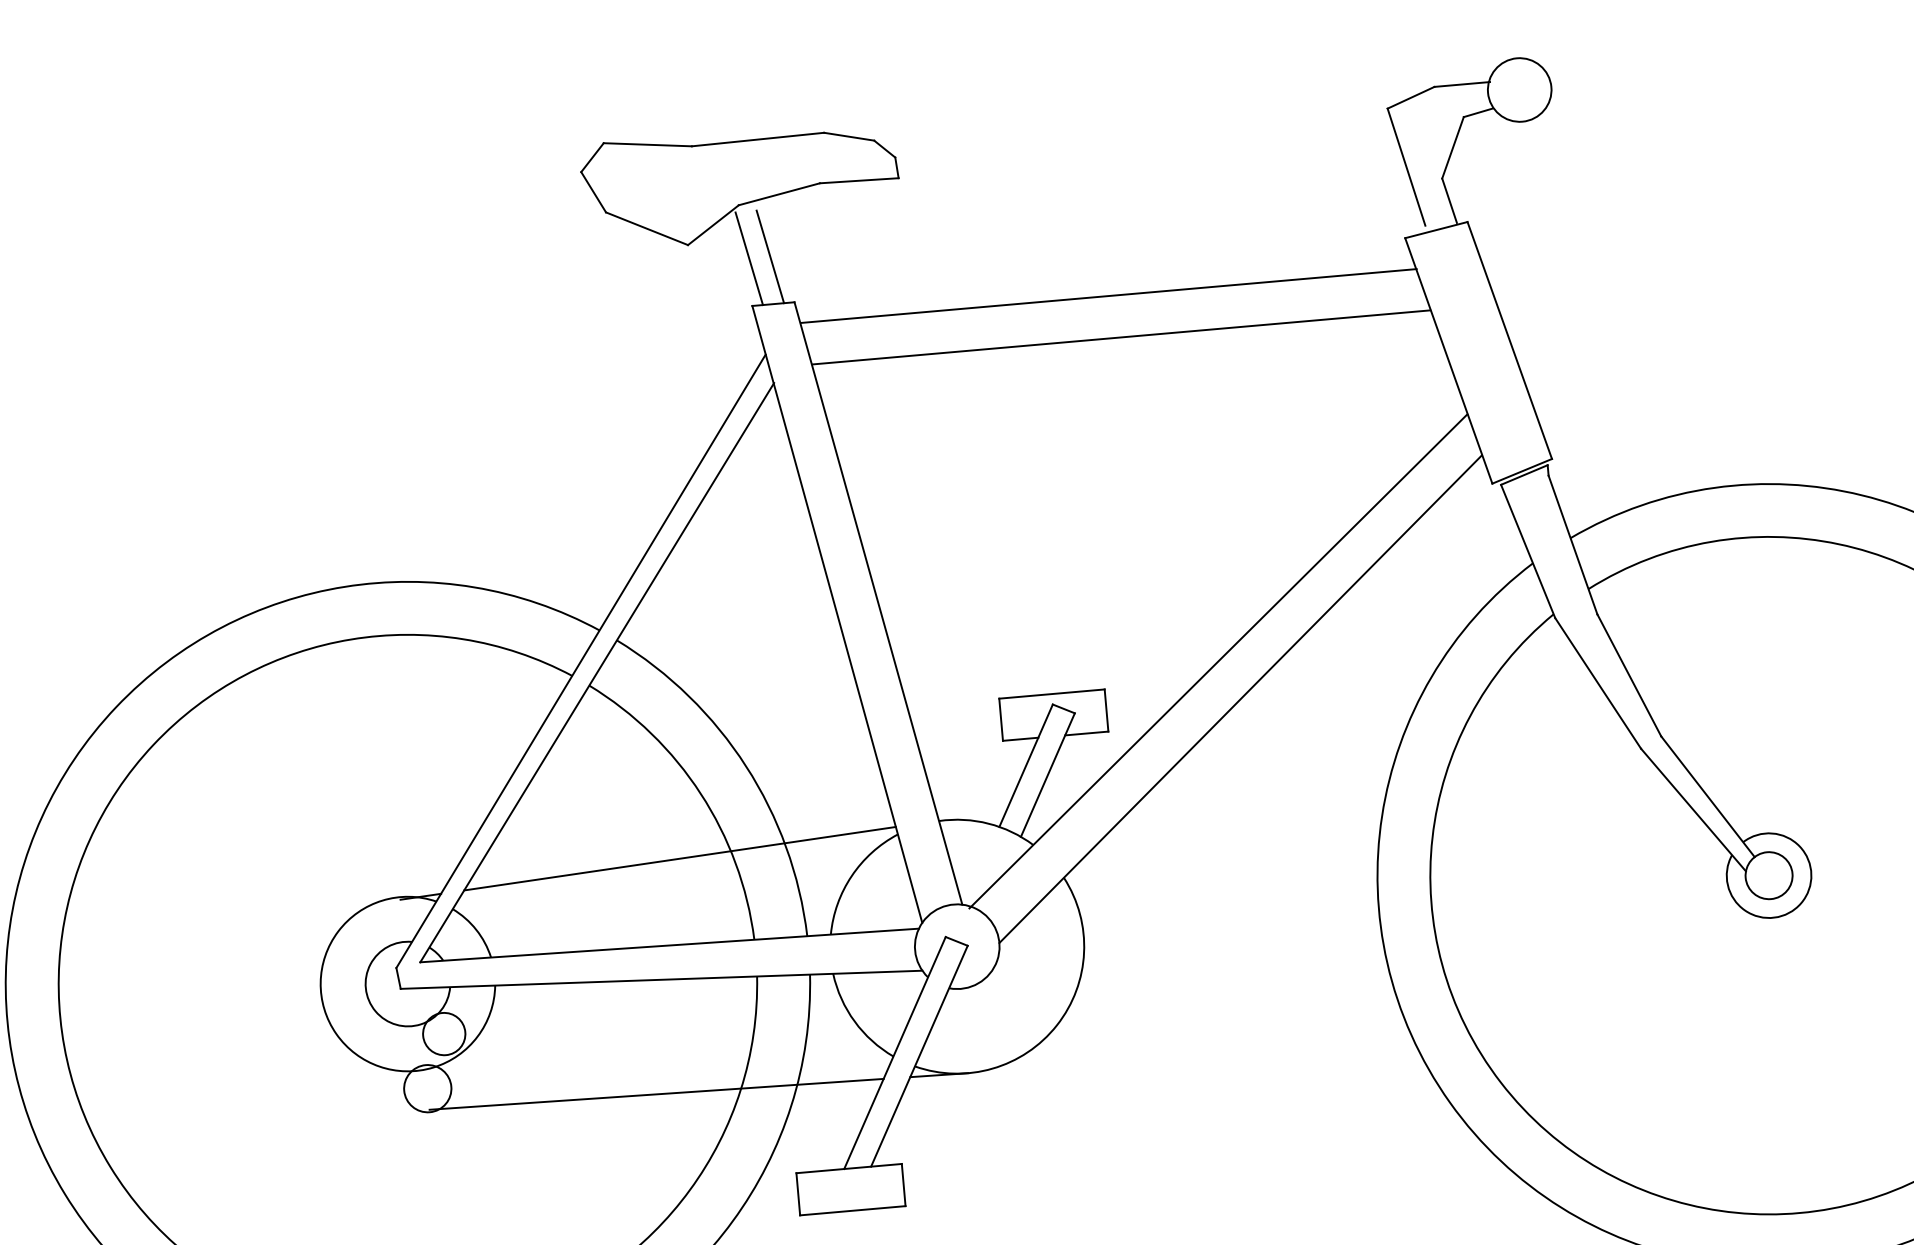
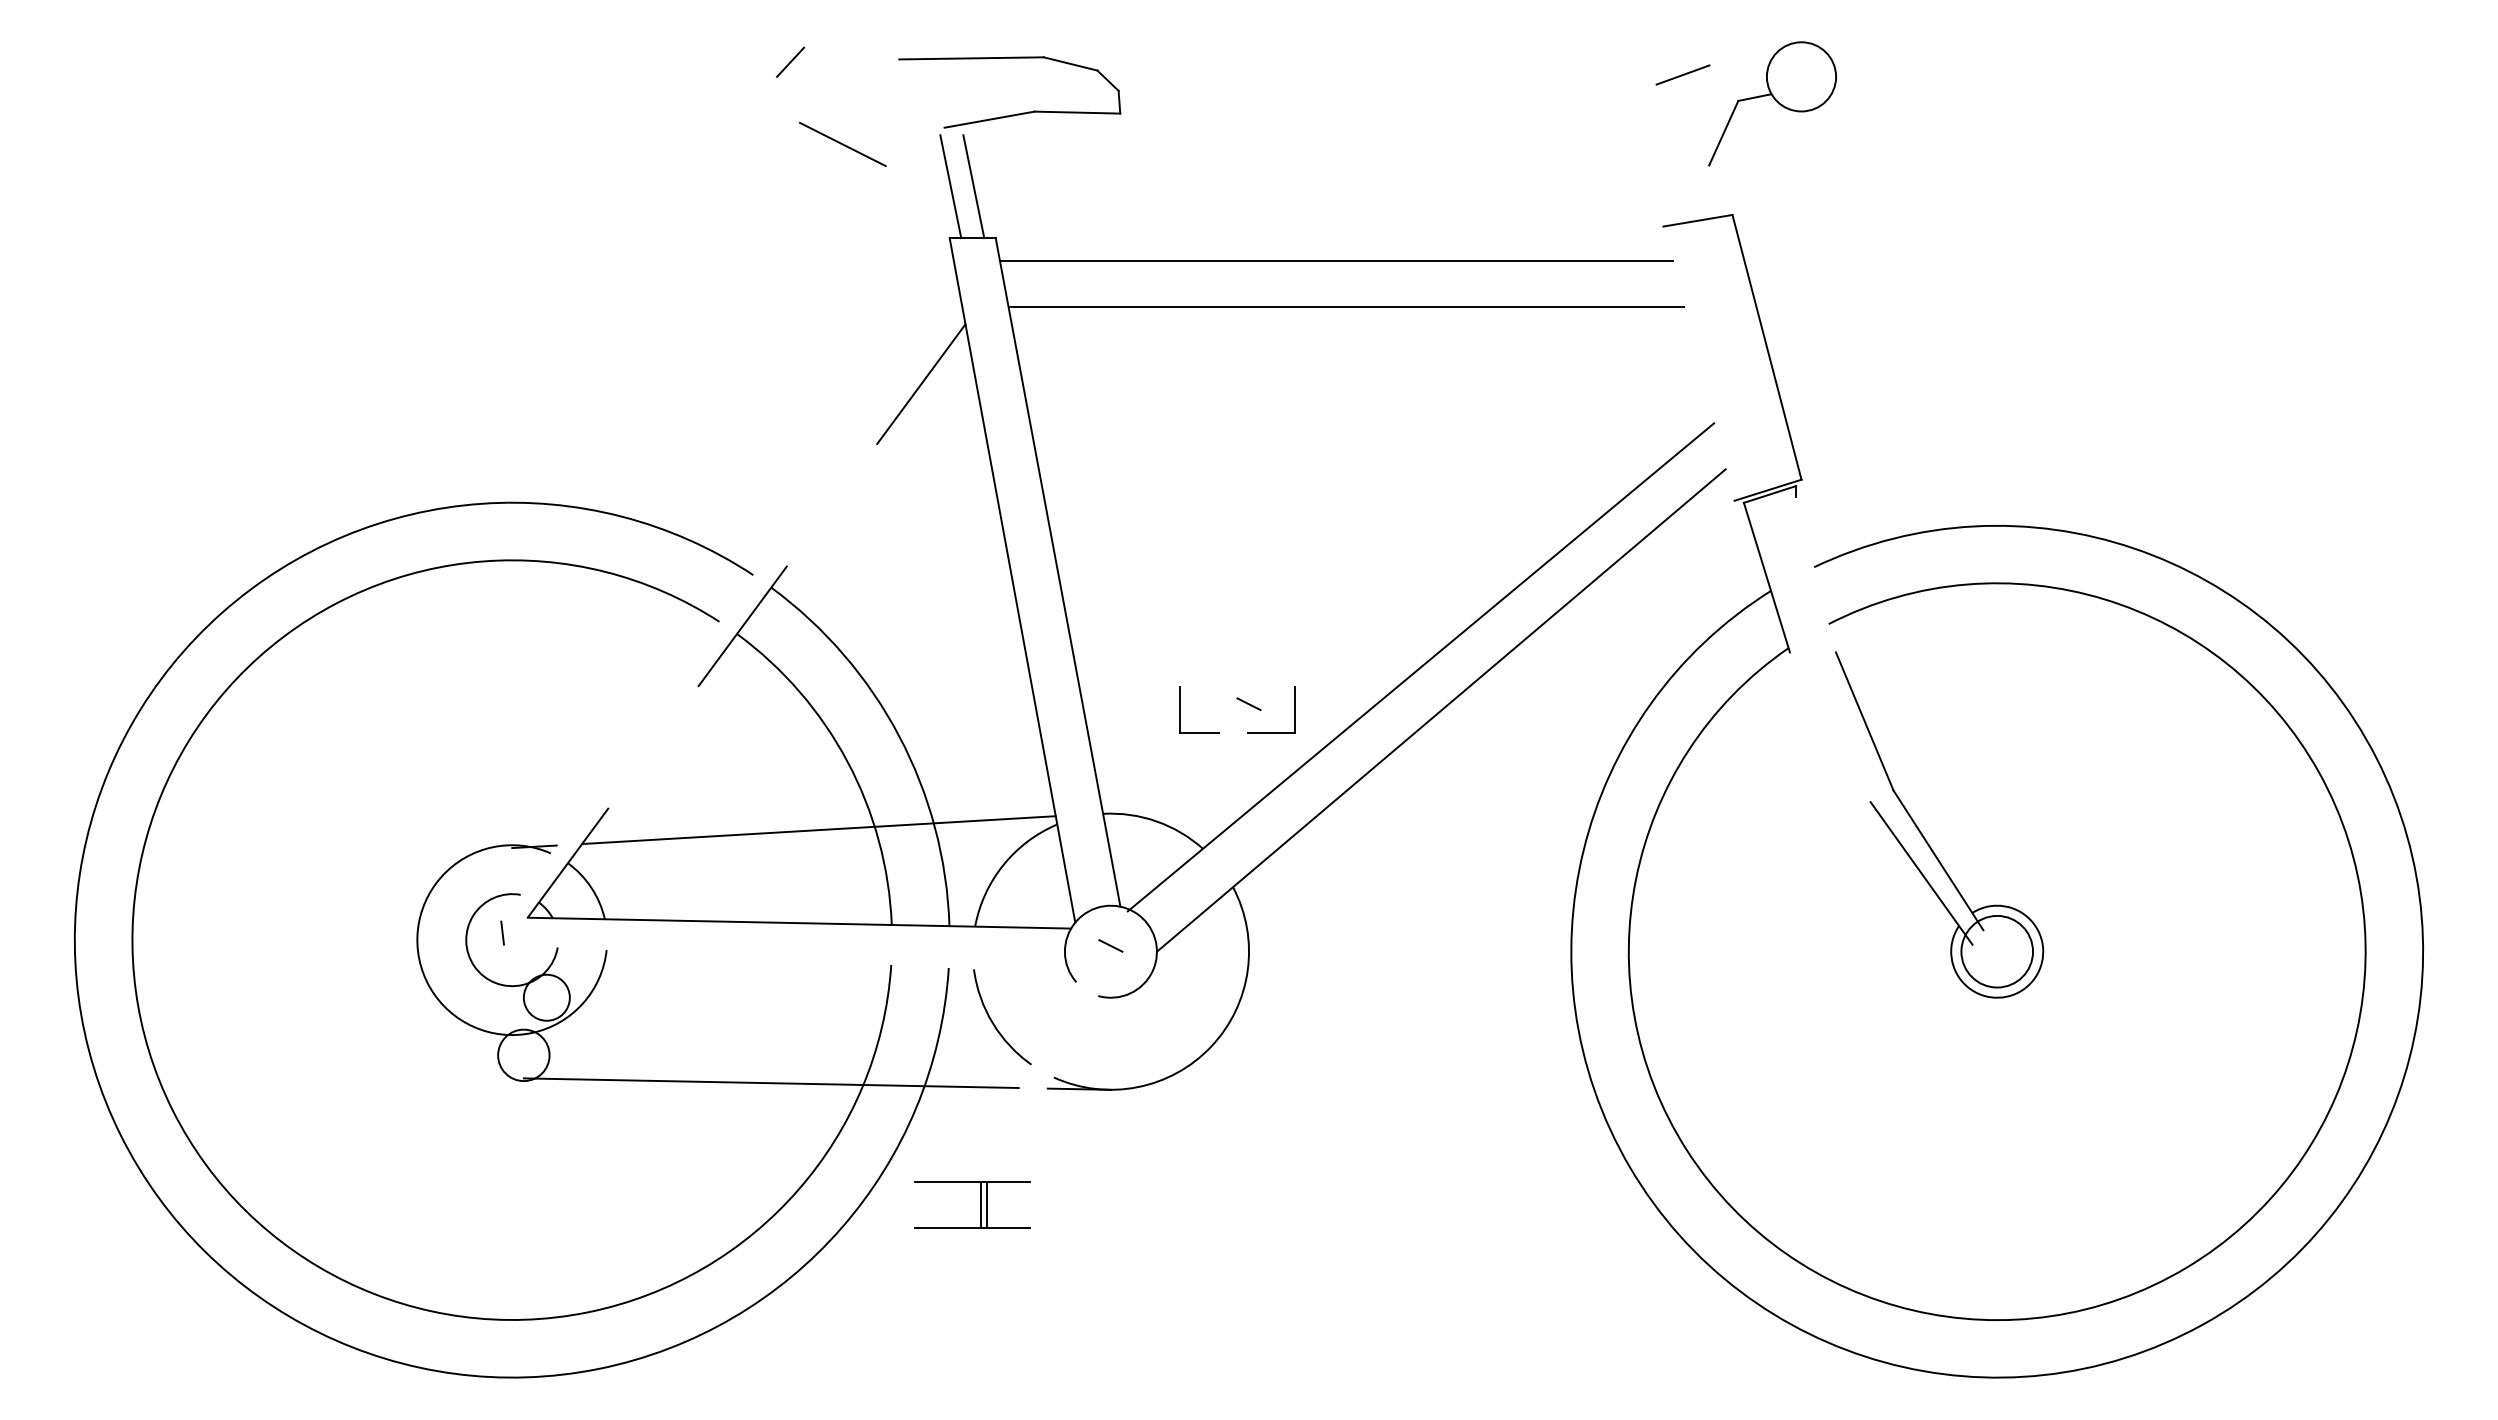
line: (1461, 84) -> (1739, 65), removed
line: (647, 144) -> (851, 53), removed
line: (1406, 166) -> (1671, 149), removed
line: (593, 191) -> (788, 99), removed
line: (1449, 200) -> (1714, 189), removed
line: (712, 224) -> (914, 146), removed
line: (1448, 360) -> (1698, 363), removed
line: (1572, 544) -> (1815, 574), removed
line: (581, 660) -> (730, 606), removed
line: (596, 673) -> (746, 621), solid -> dashed
line: (1597, 683) -> (1829, 727), removed
line: (1051, 693) -> (1237, 686), removed
line: (1025, 765) -> (1202, 761), removed
line: (1047, 775) -> (1225, 774), removed
circle: (1768, 875) -> (1996, 951), size x1.4
line: (661, 979) -> (787, 959), removed
line: (895, 1052) -> (1033, 1060), removed
line: (919, 1055) -> (1059, 1066), removed
line: (903, 1184) -> (987, 1204), moved
line: (798, 1193) -> (981, 1204), moved

